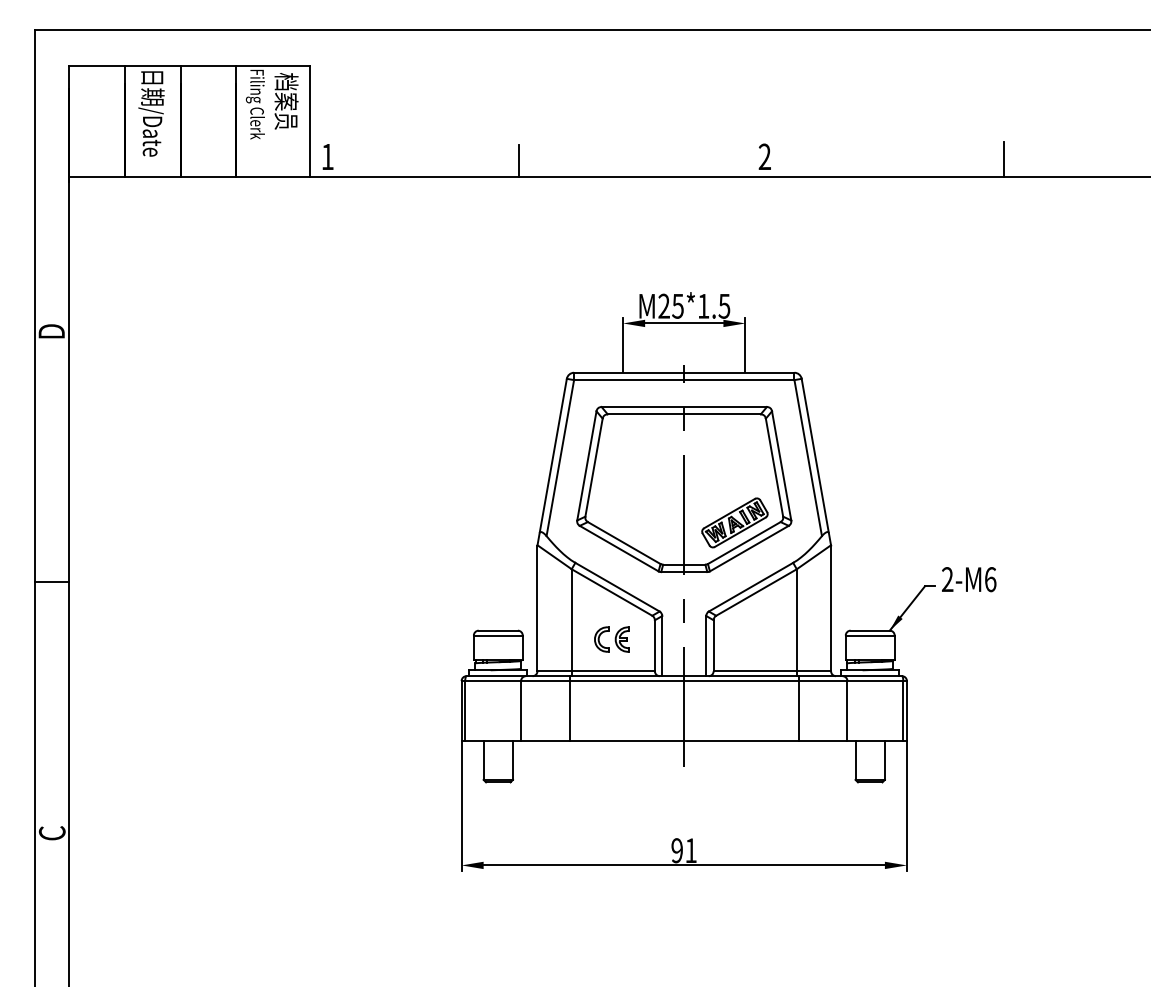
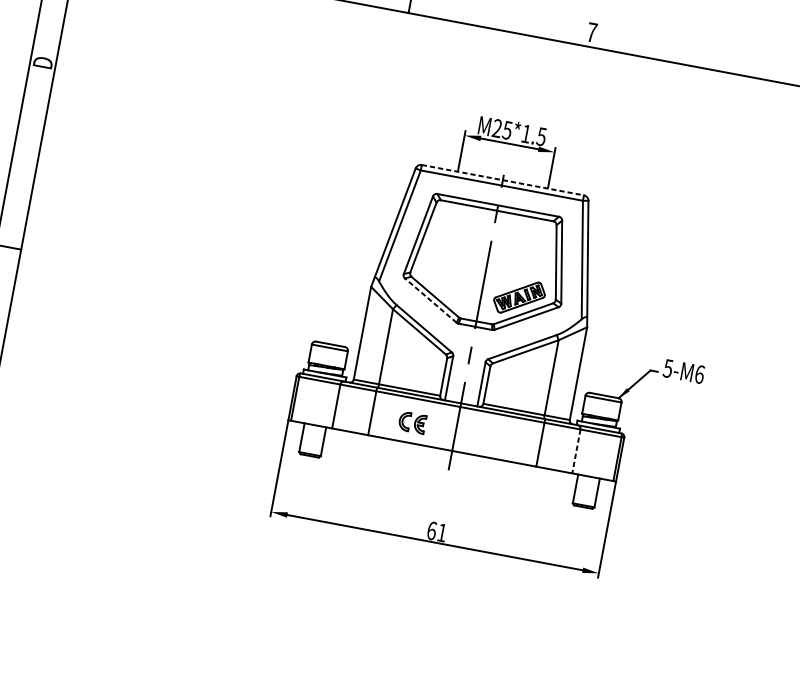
text: (764, 156) -> (591, 32), 2 -> 7
line: (1004, 159) -> (767, 67), removed
line: (684, 372) -> (503, 180), solid -> dashed
line: (619, 548) -> (431, 300), solid -> dashed
text: (947, 579) -> (668, 368), 2-M6 -> 5-M6
part: (611, 639) -> (412, 422), moved
line: (847, 710) -> (576, 451), solid -> dashed
text: (677, 850) -> (432, 530), 91 -> 61

